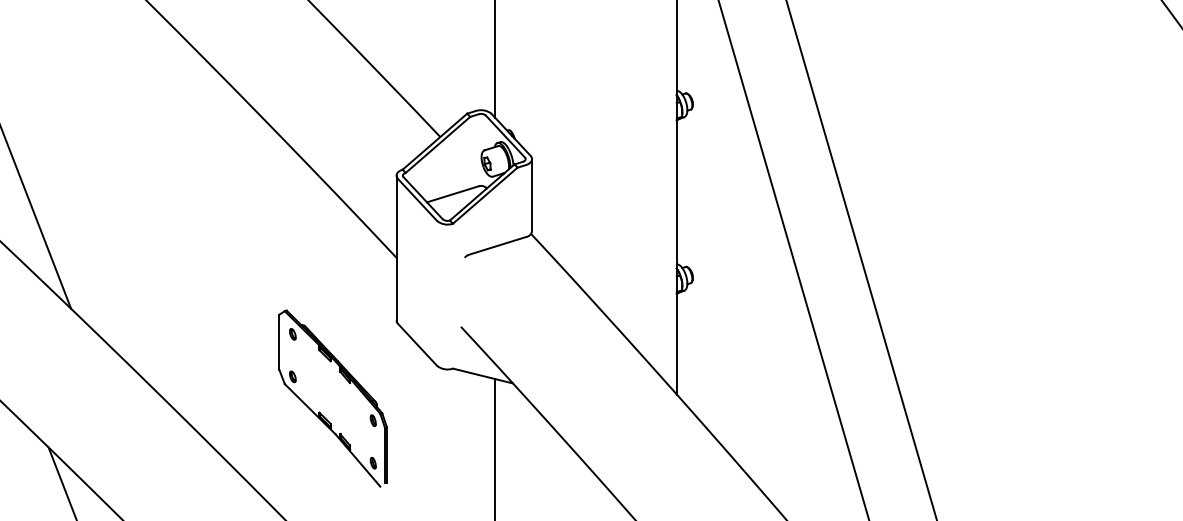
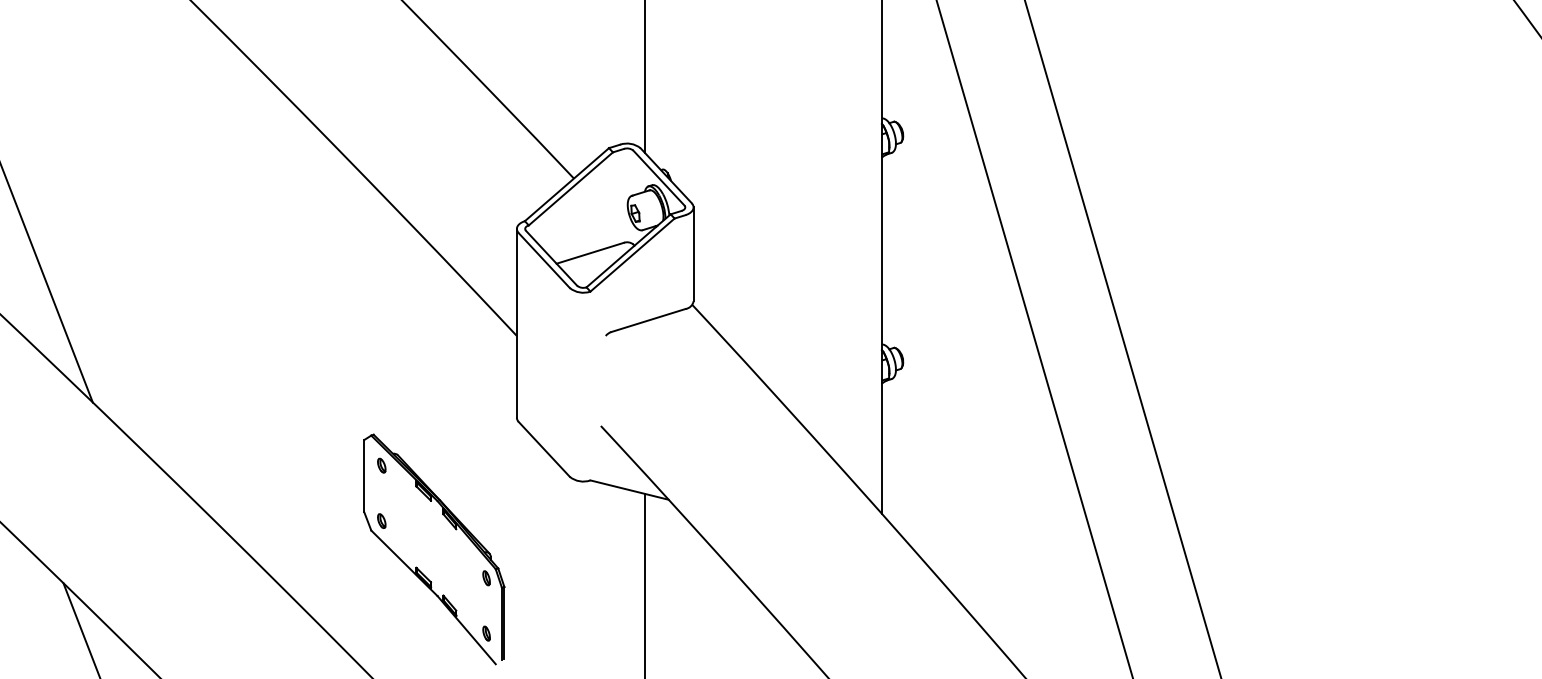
part: (319, 411) -> (416, 566), moved

